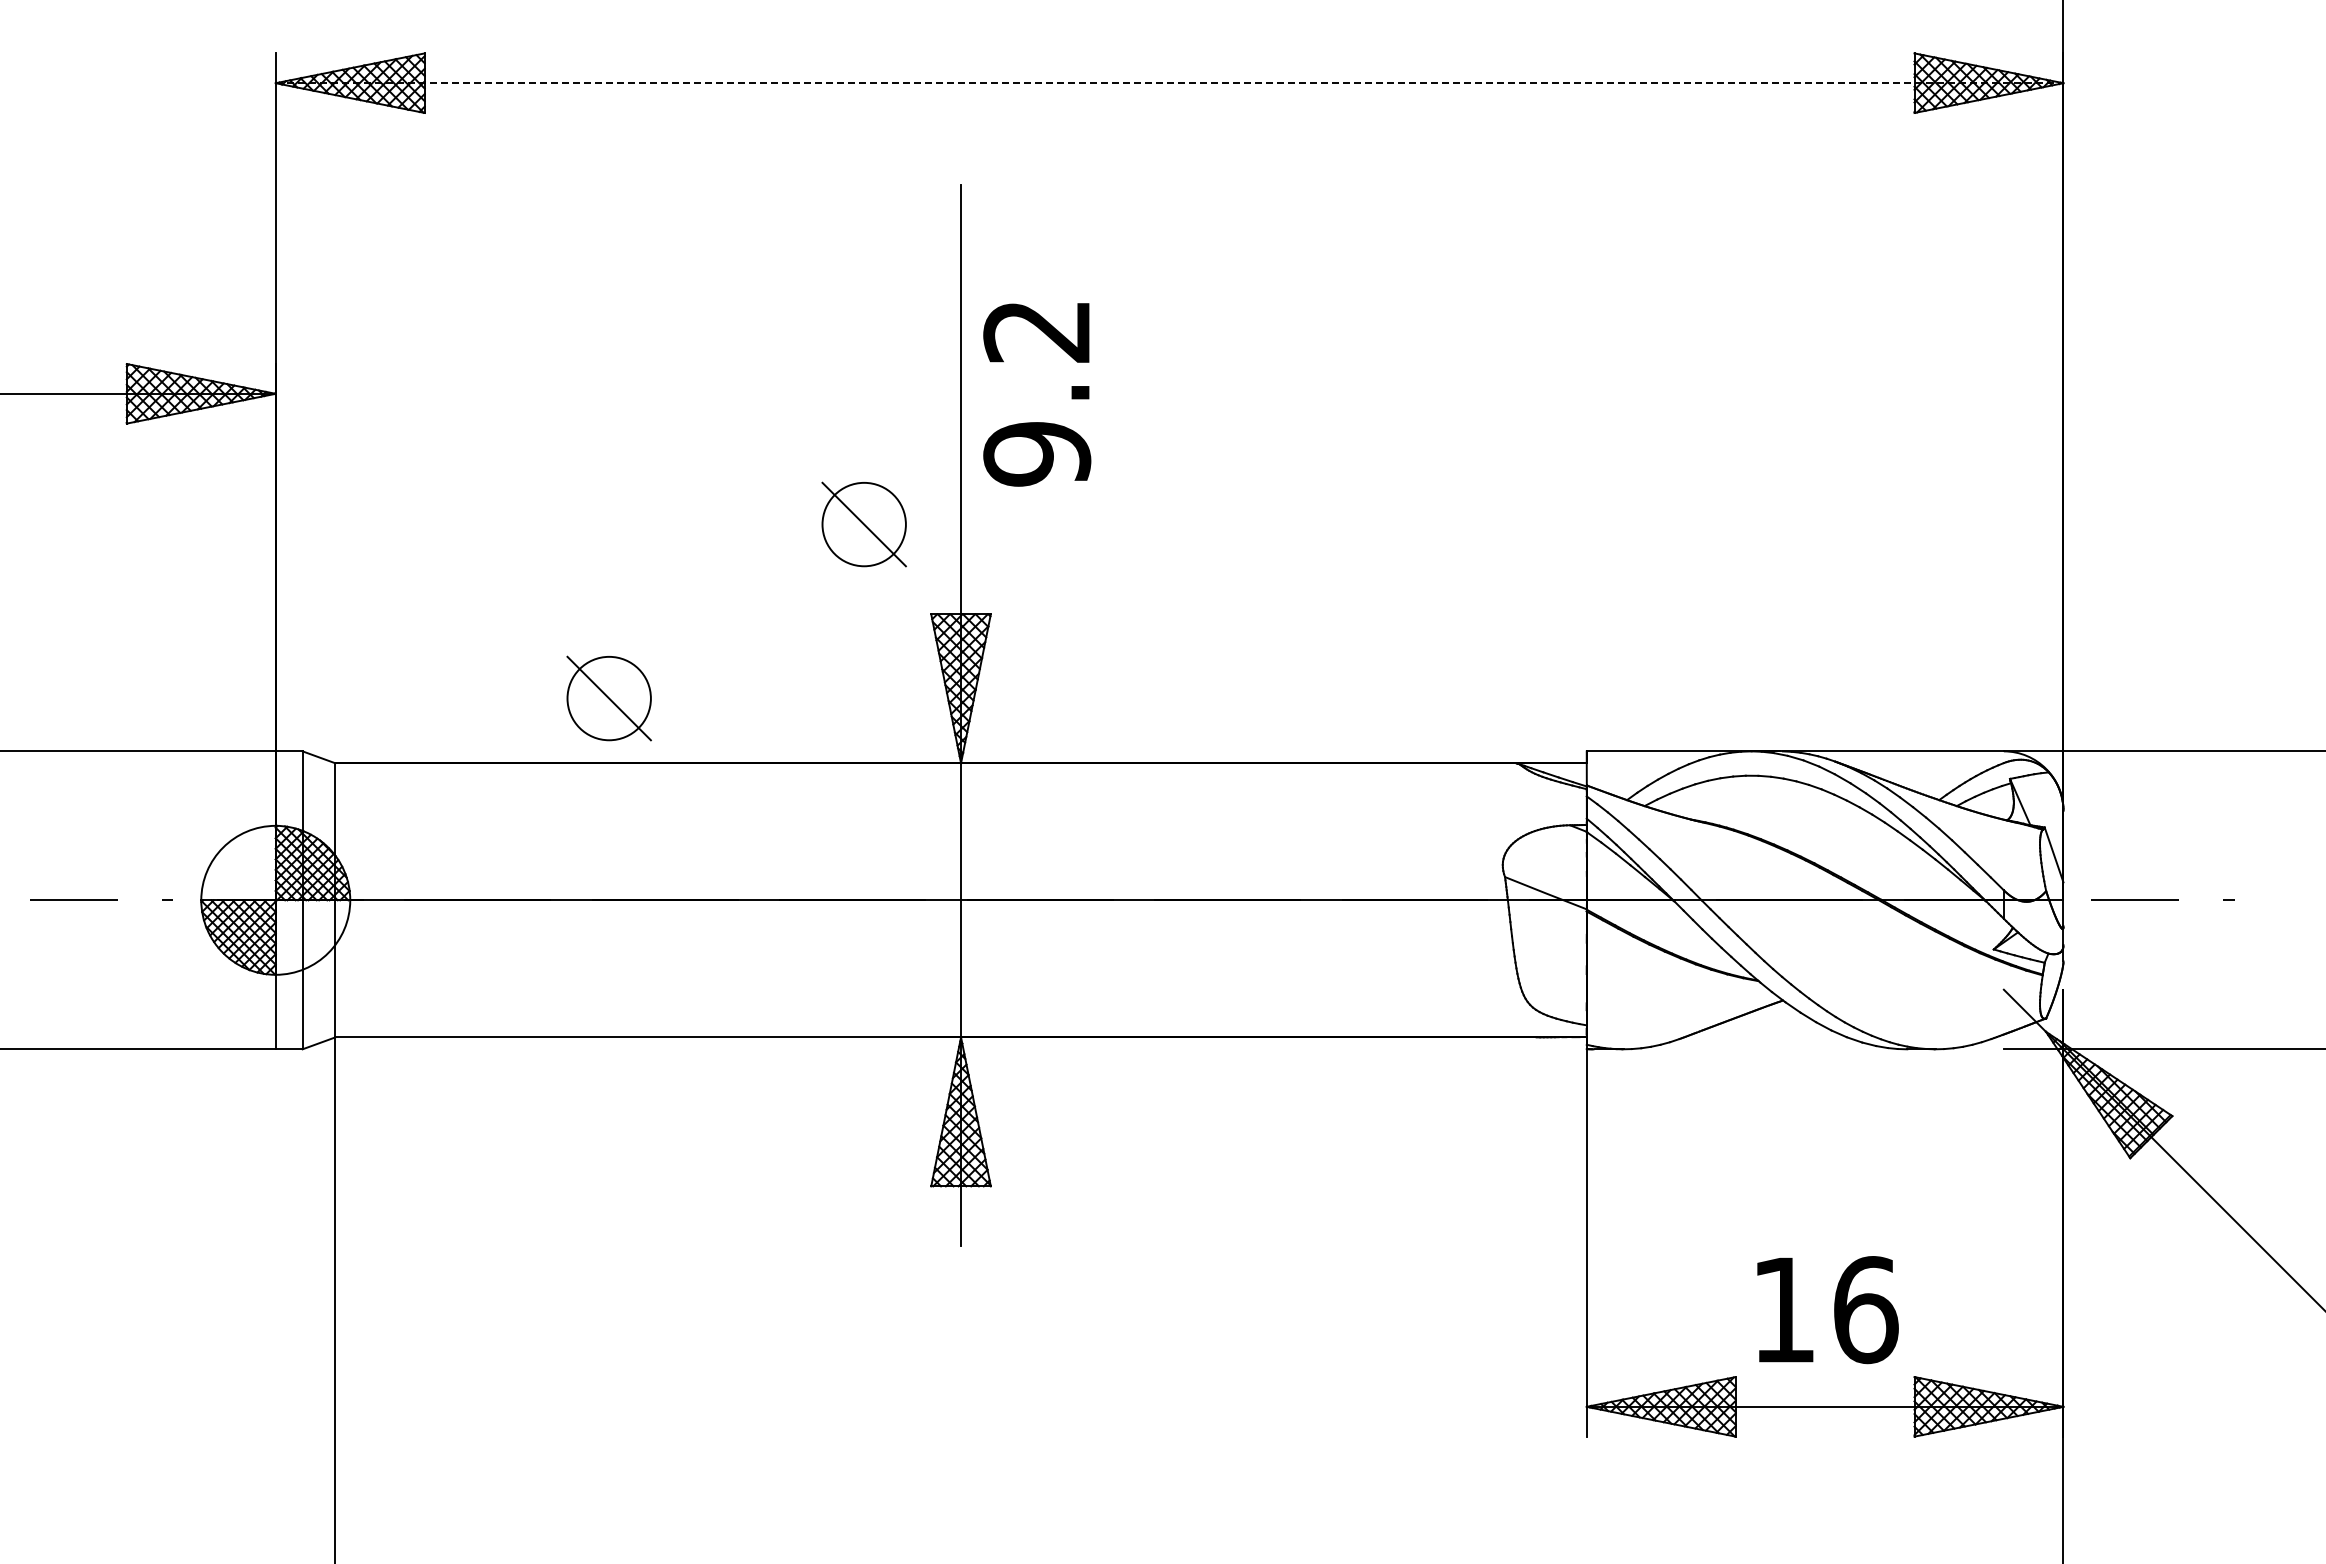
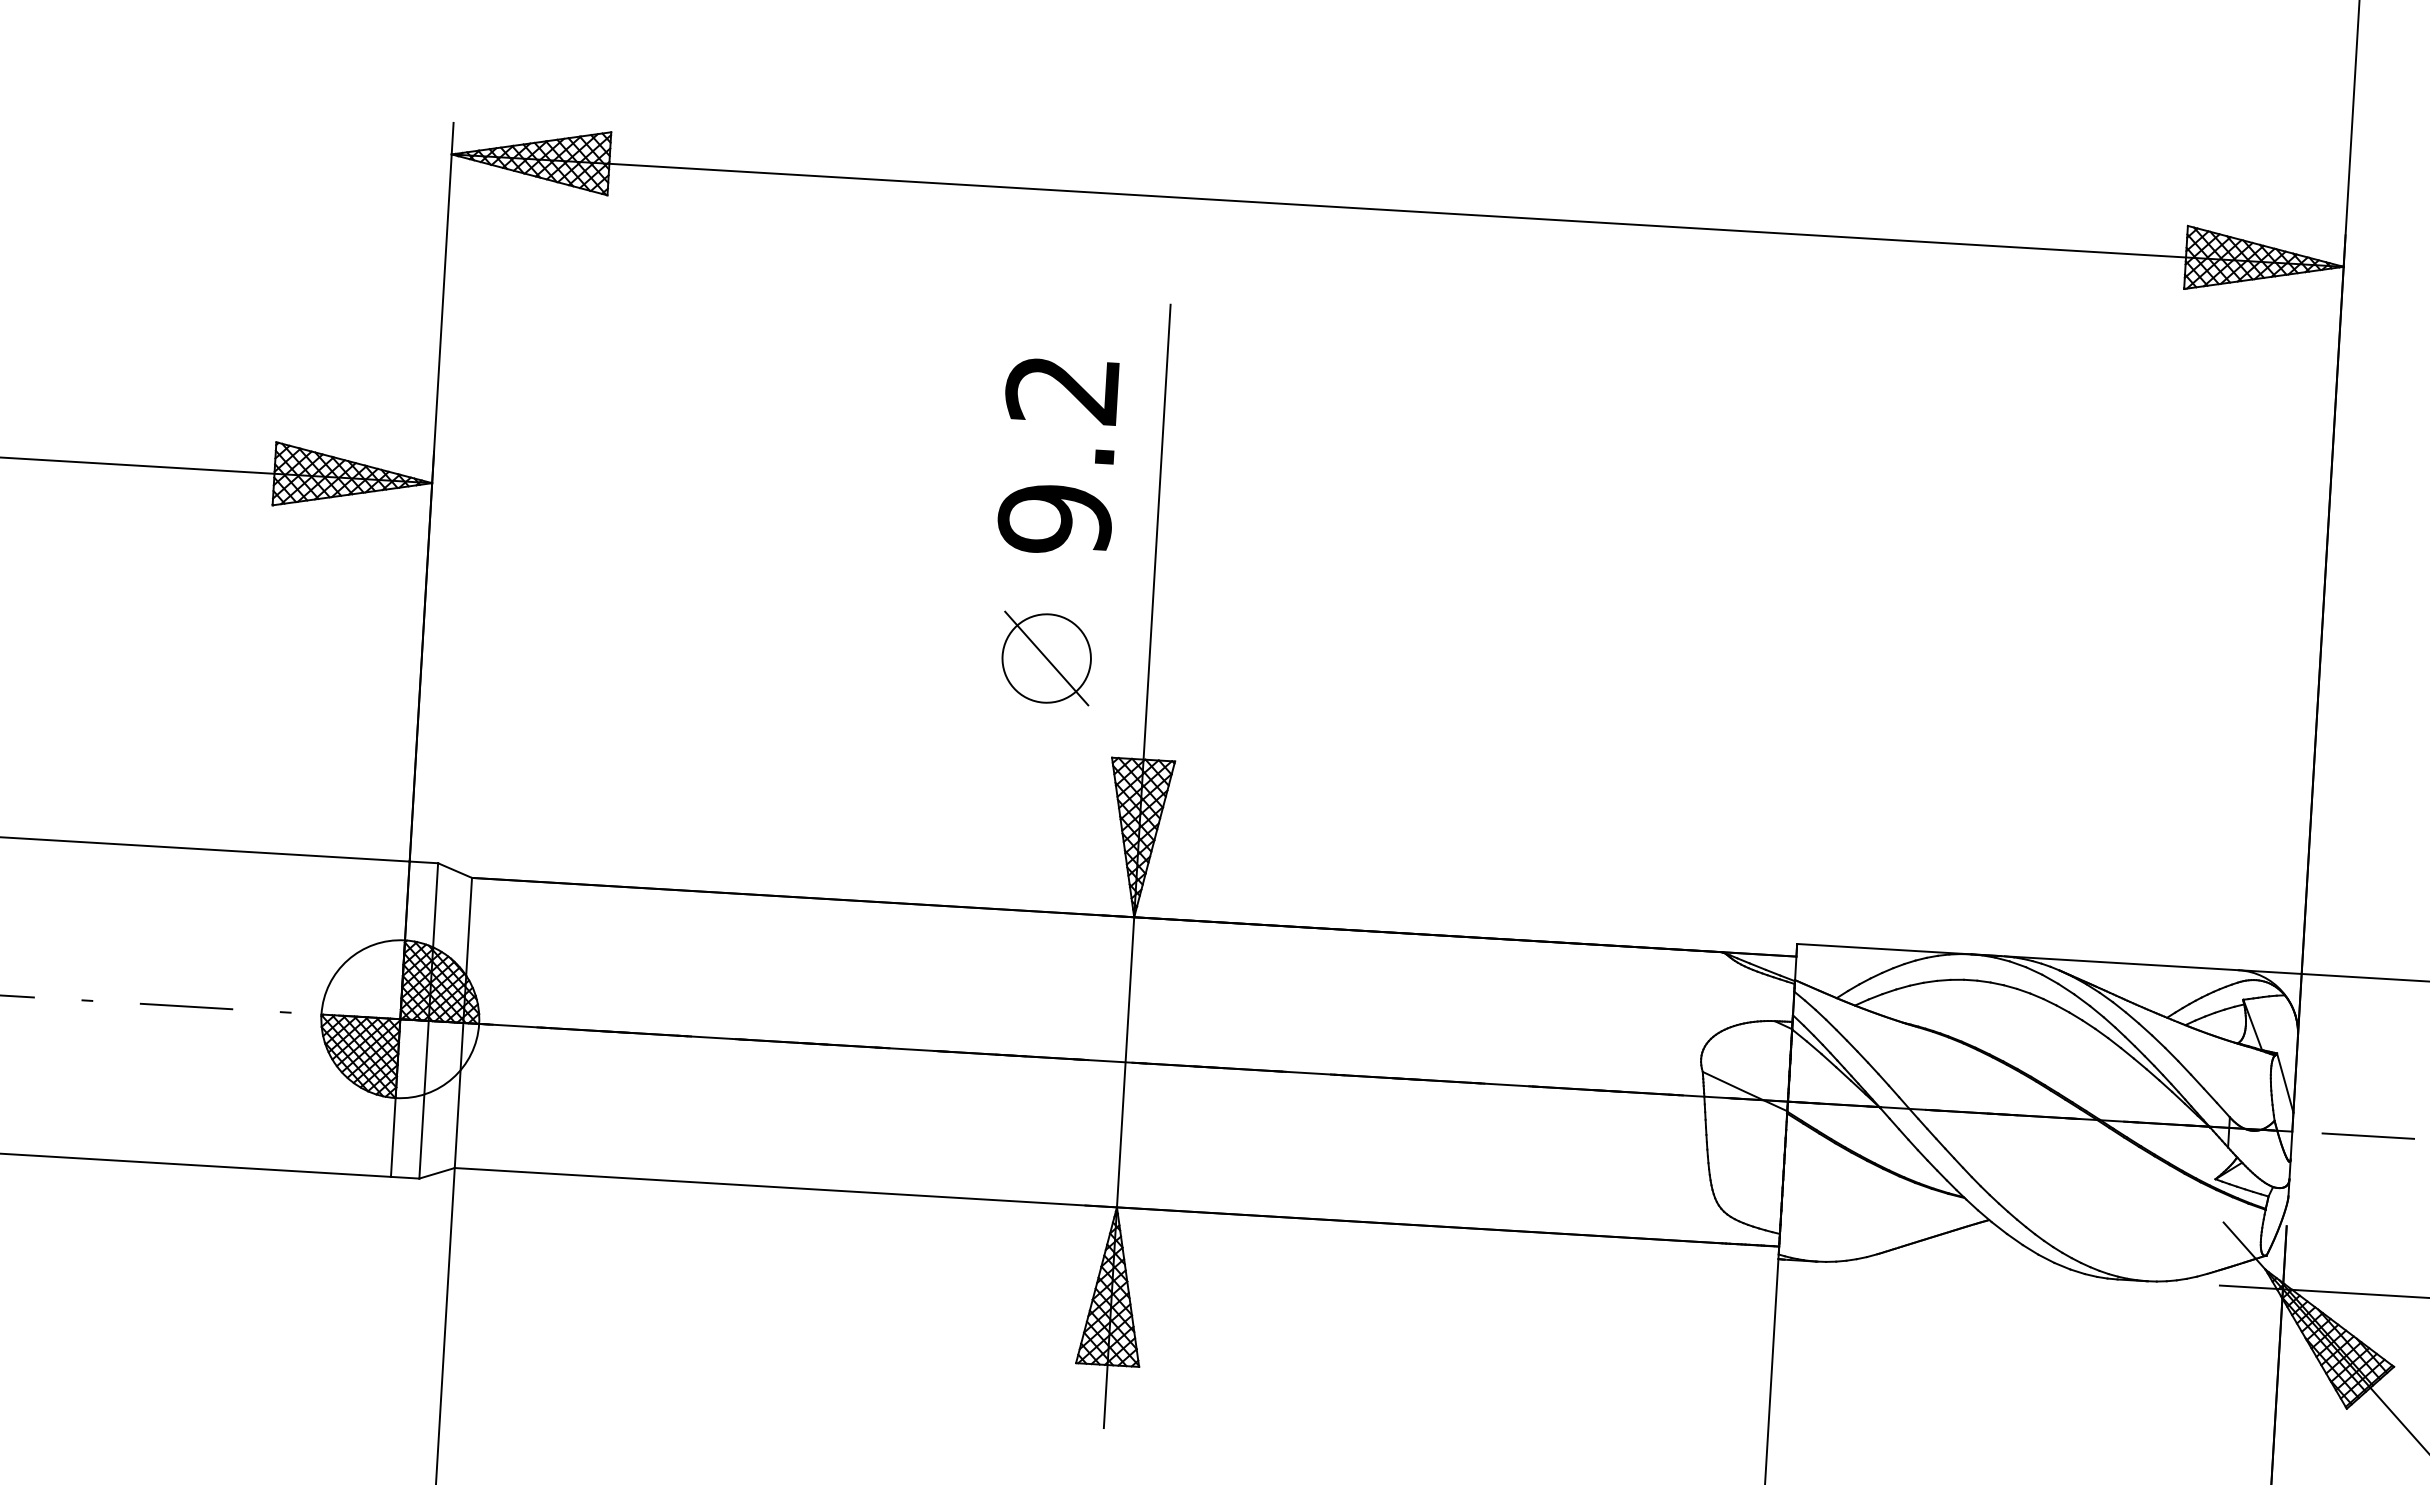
line: (1169, 83) -> (1397, 210), dashed -> solid
text: (1037, 394) -> (1059, 456), moved
part: (608, 698) -> (765, 826), removed

